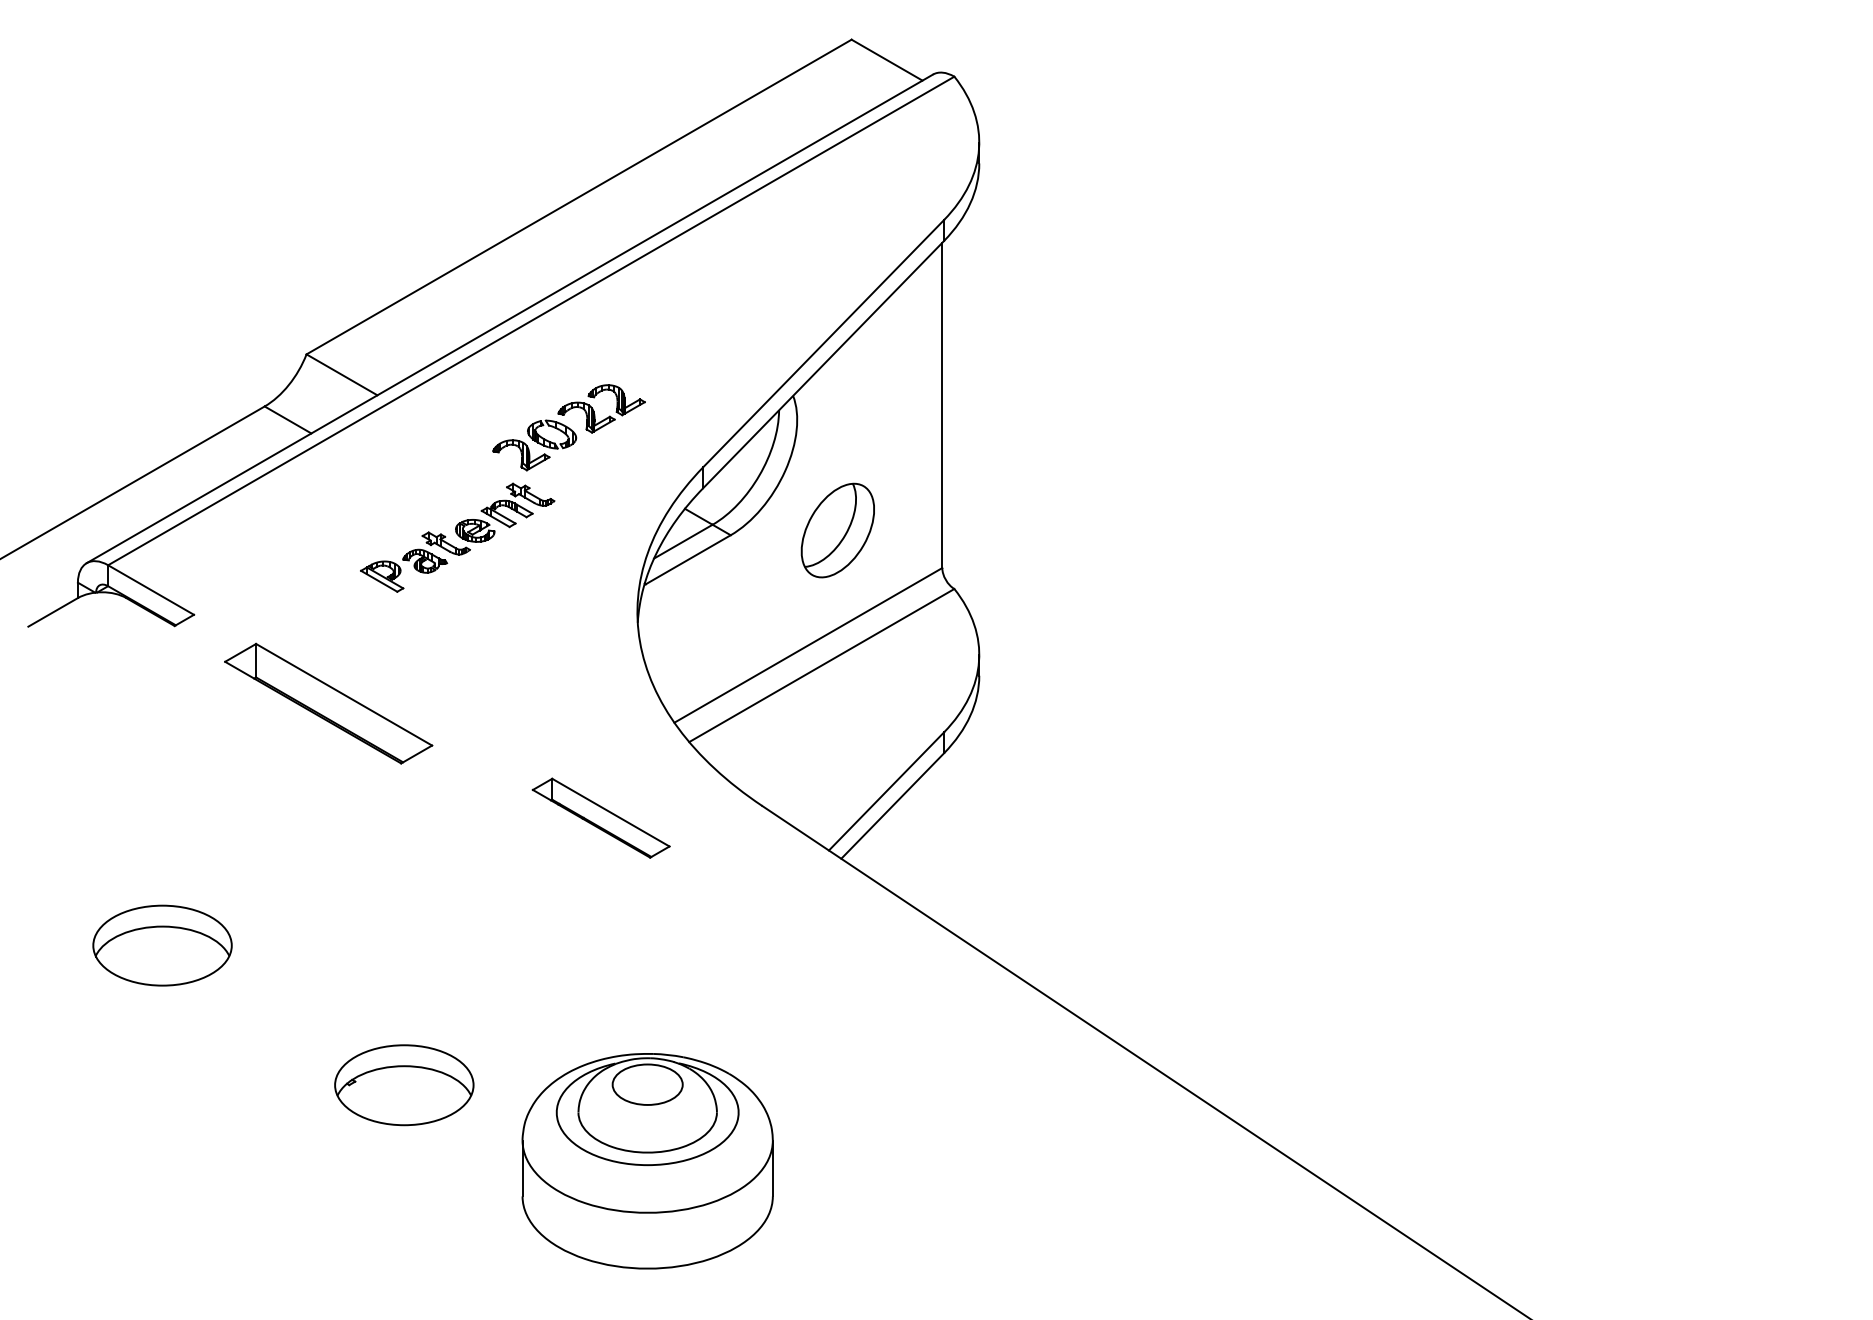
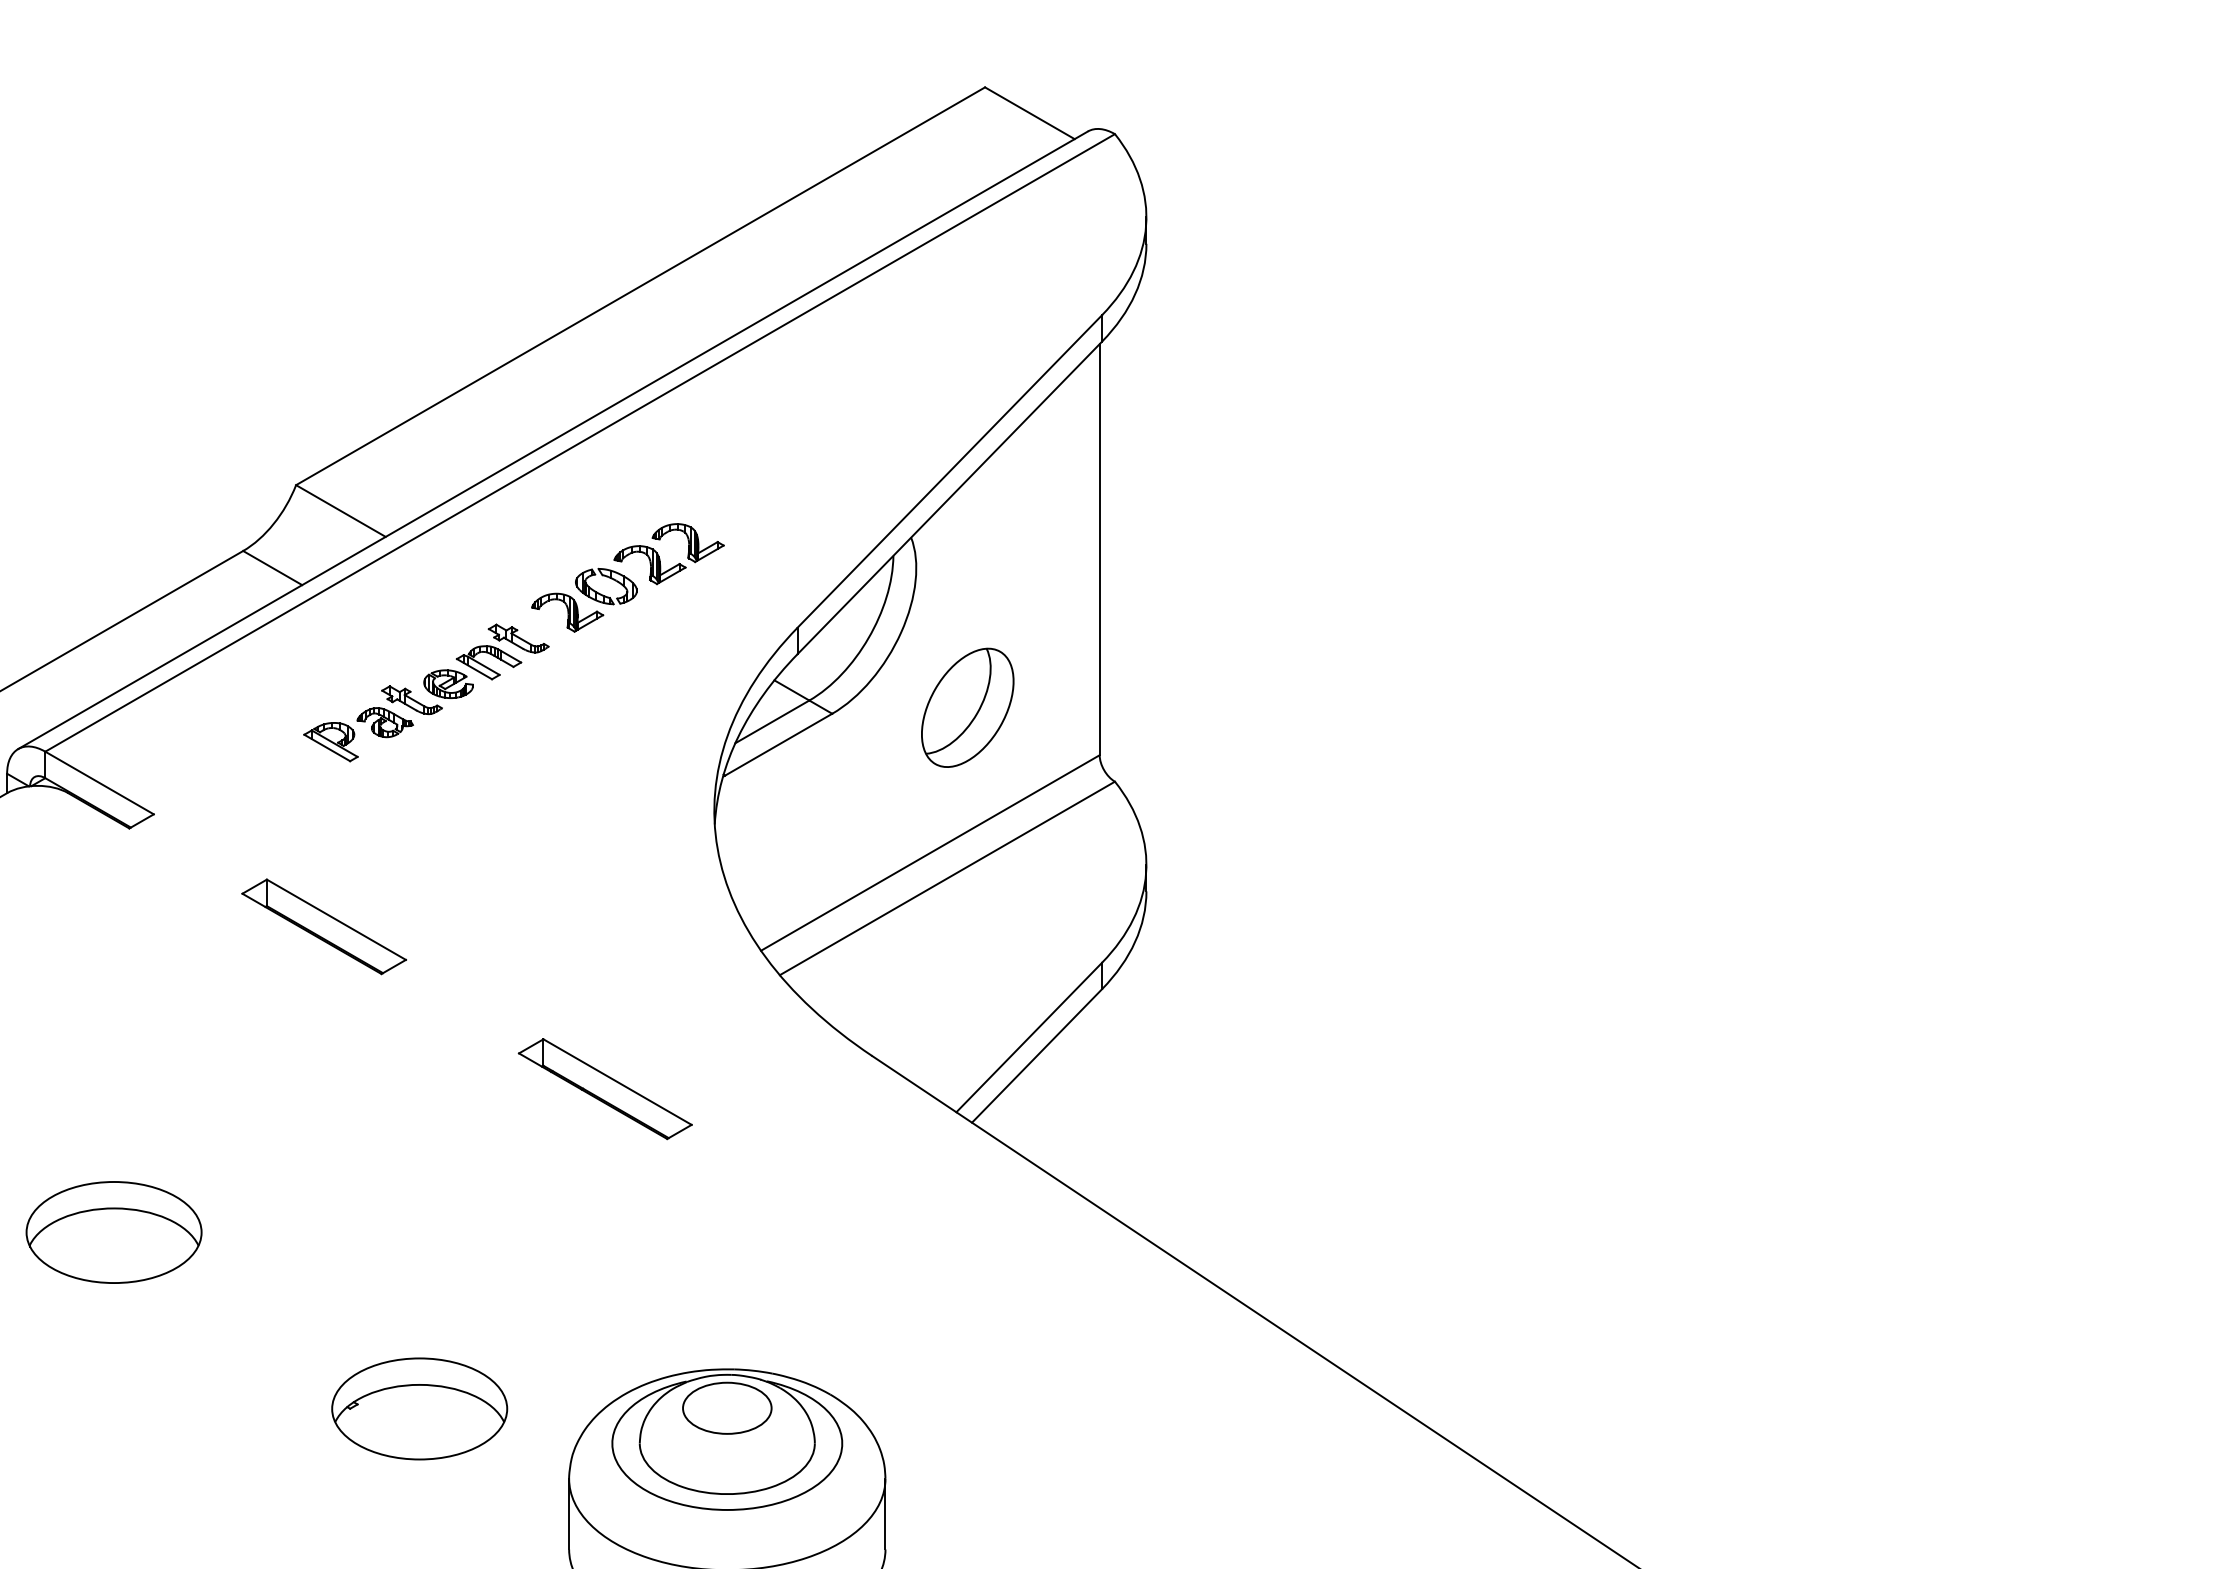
part: (457, 537) -> (426, 692), moved
part: (328, 703) -> (323, 926), size x0.62
part: (600, 817) -> (604, 1088), moved

